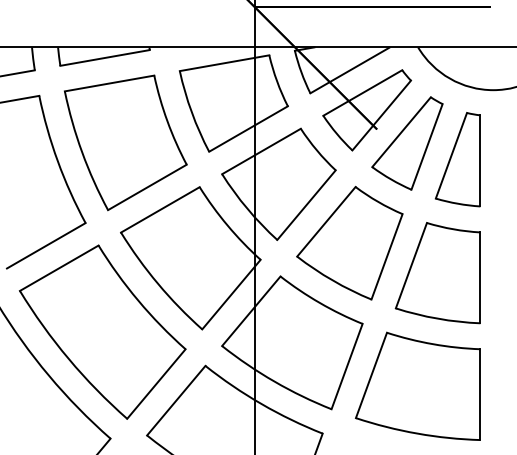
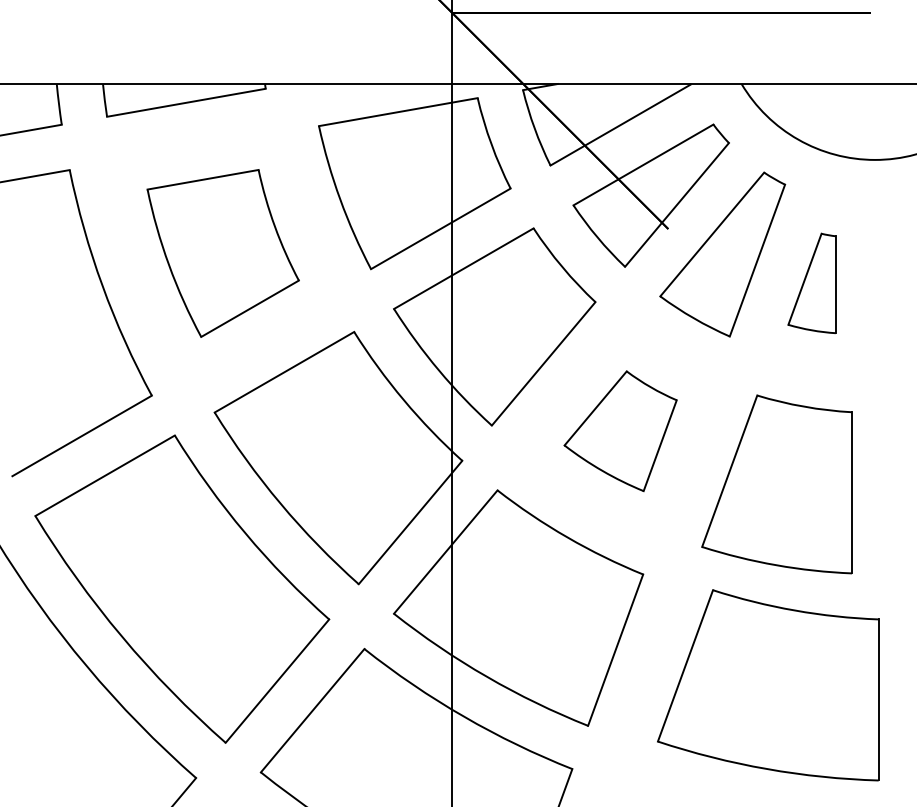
part: (125, 142) -> (222, 252), size x0.7
part: (457, 159) -> (811, 282), size x0.6
part: (349, 242) -> (619, 430), size x0.6
part: (417, 385) -> (767, 683), moved

